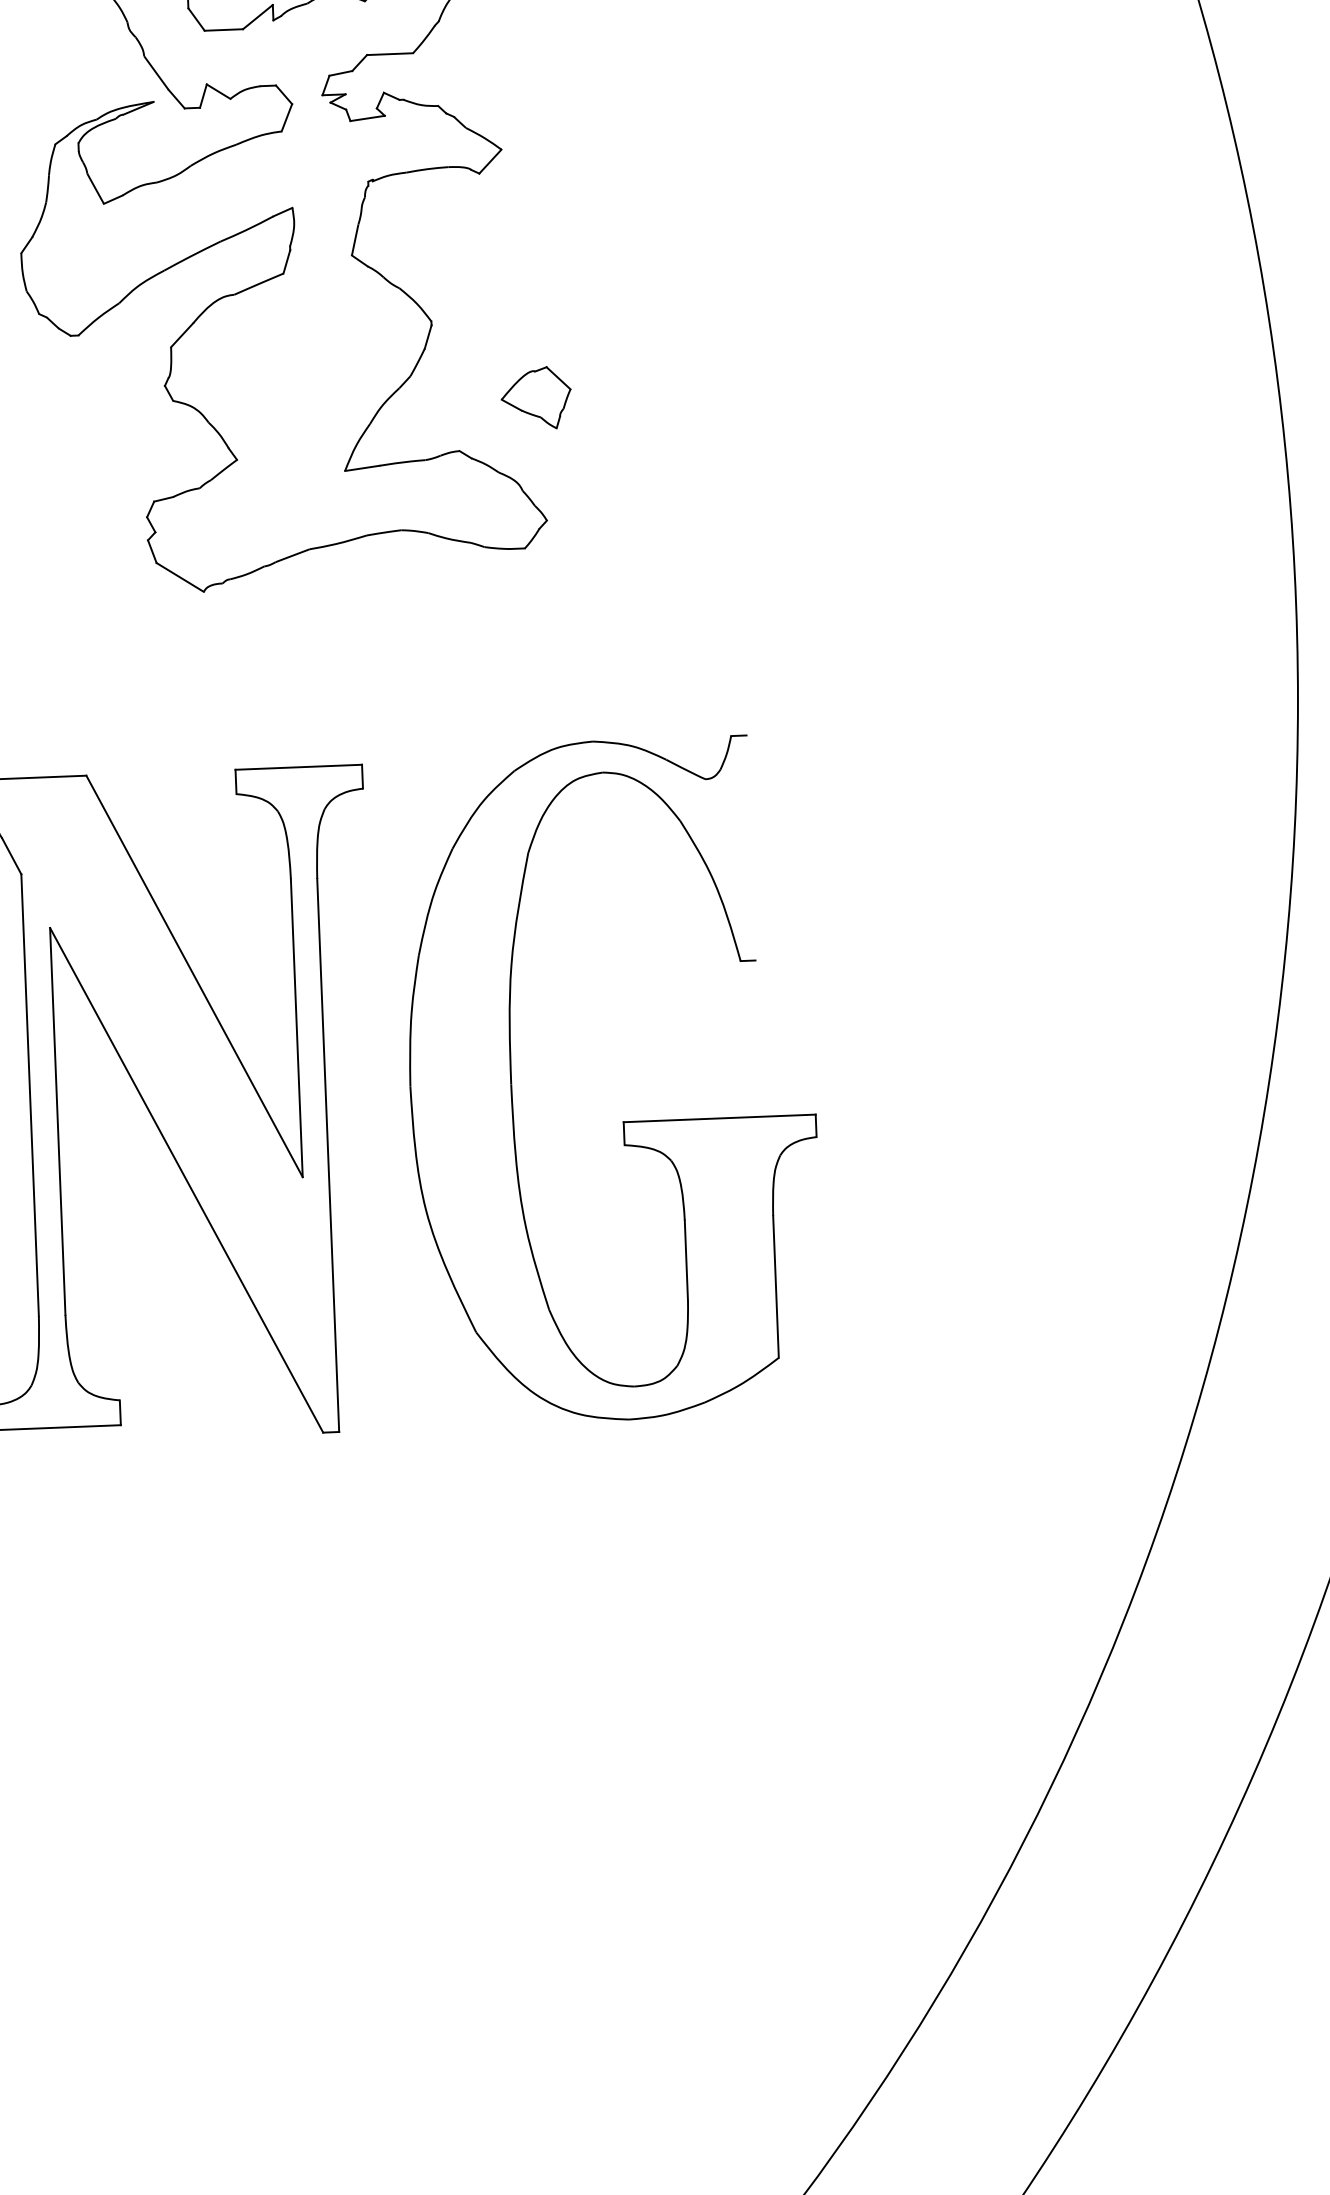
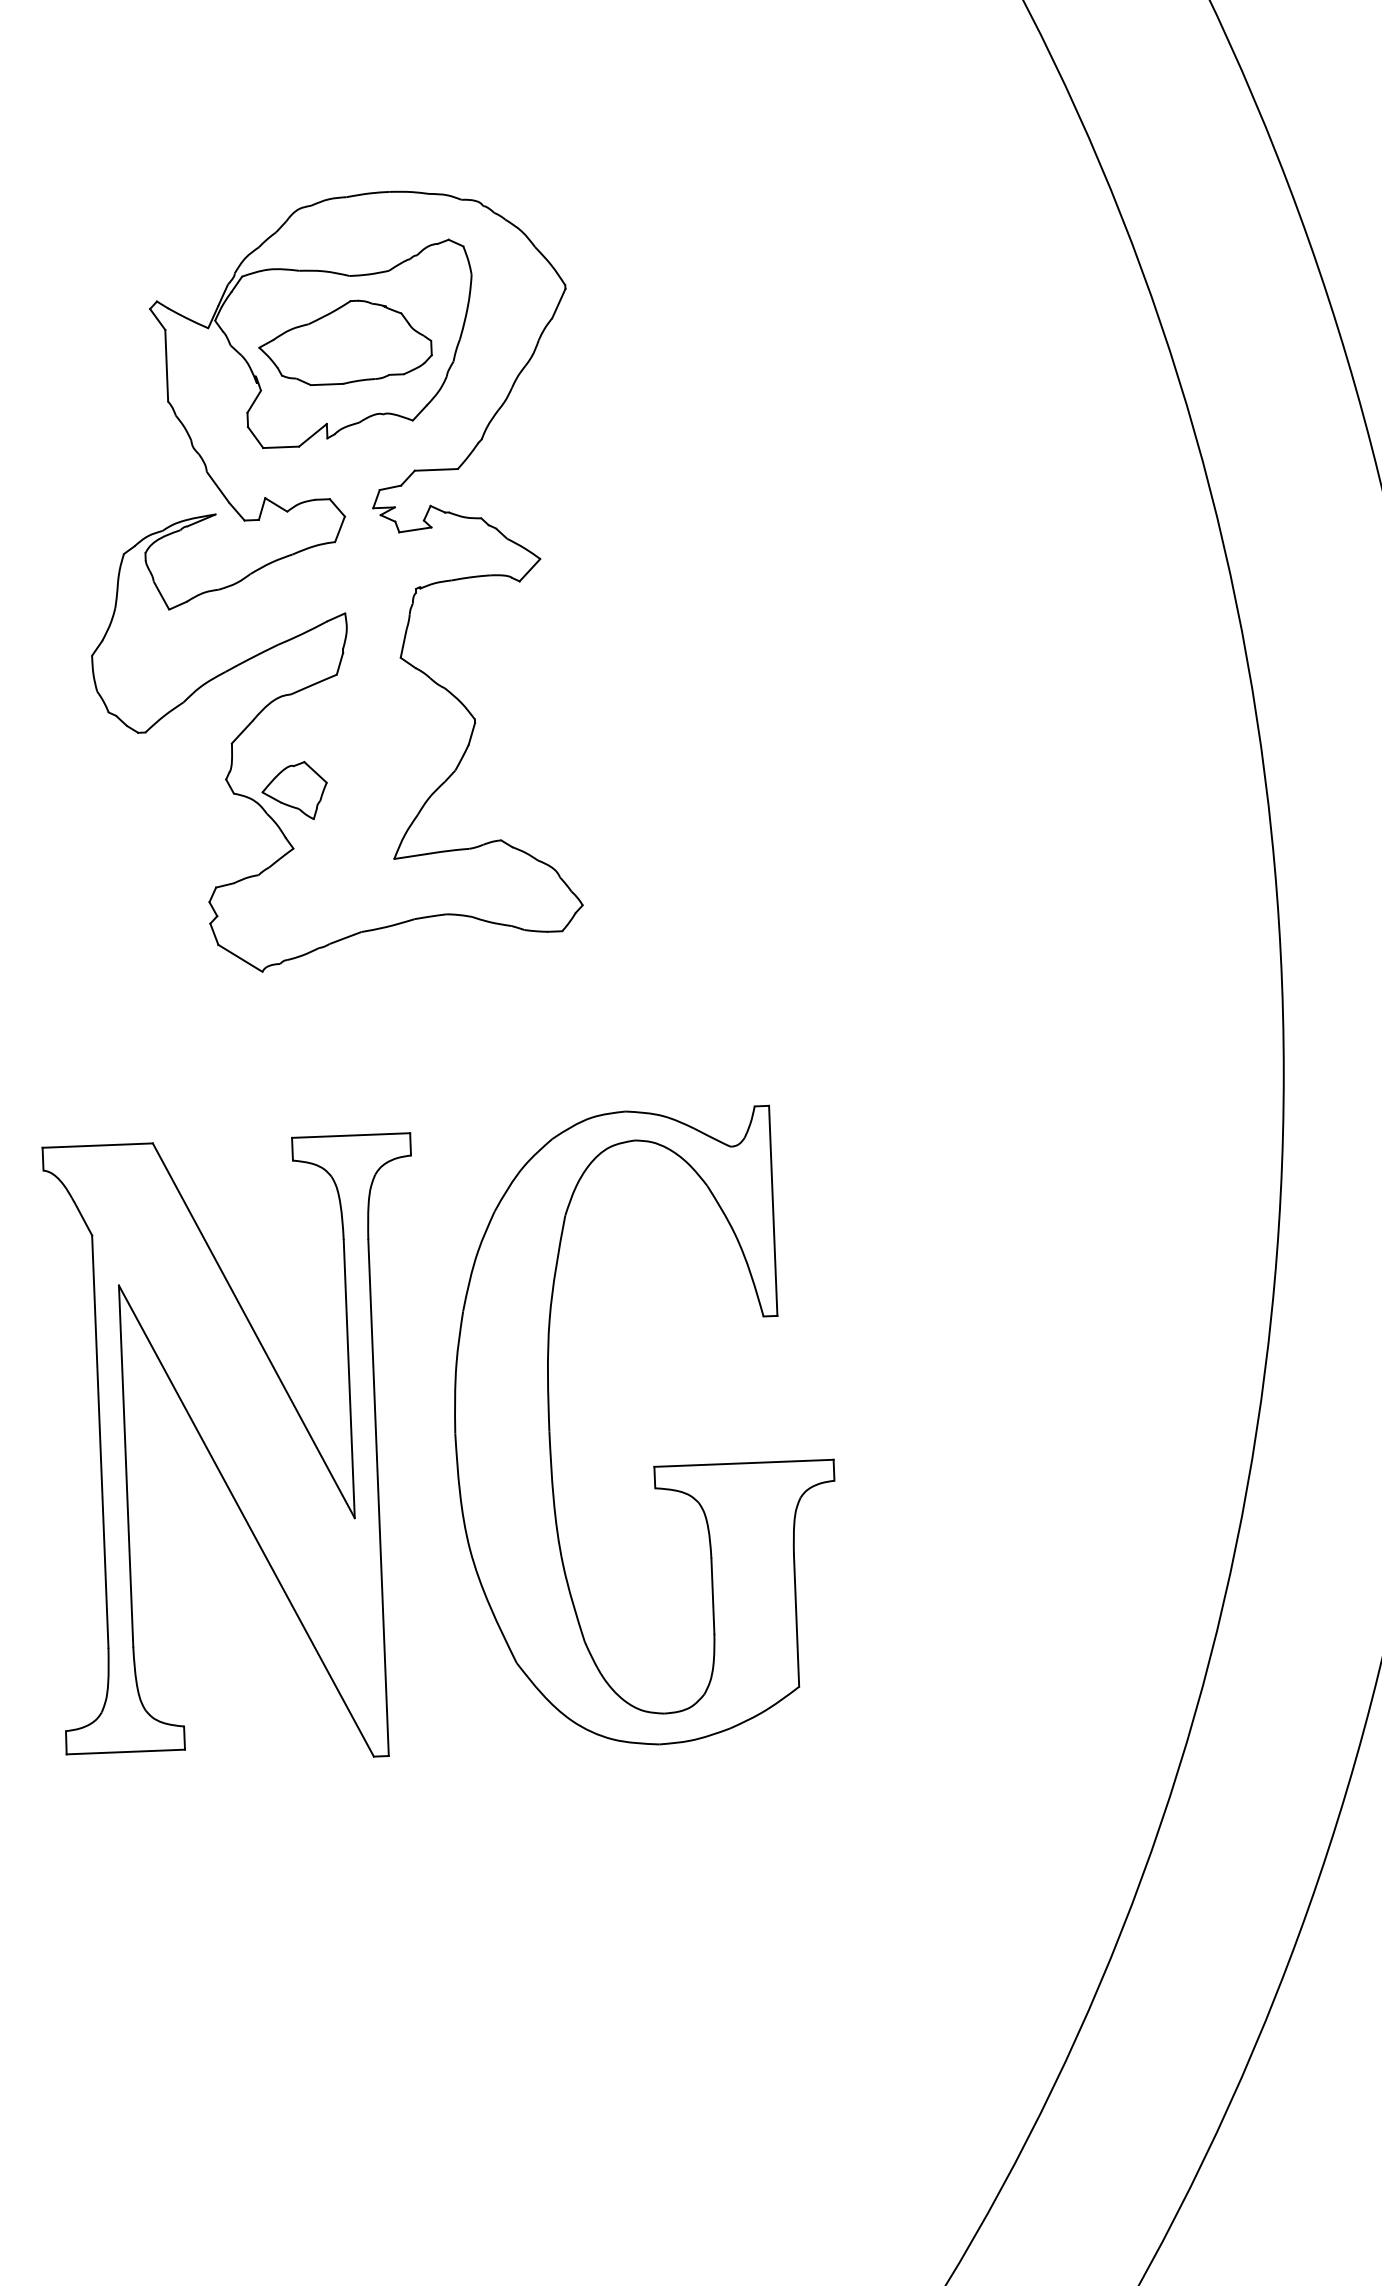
part: (535, 397) -> (294, 790), moved
line: (751, 847) -> (773, 1210), added

